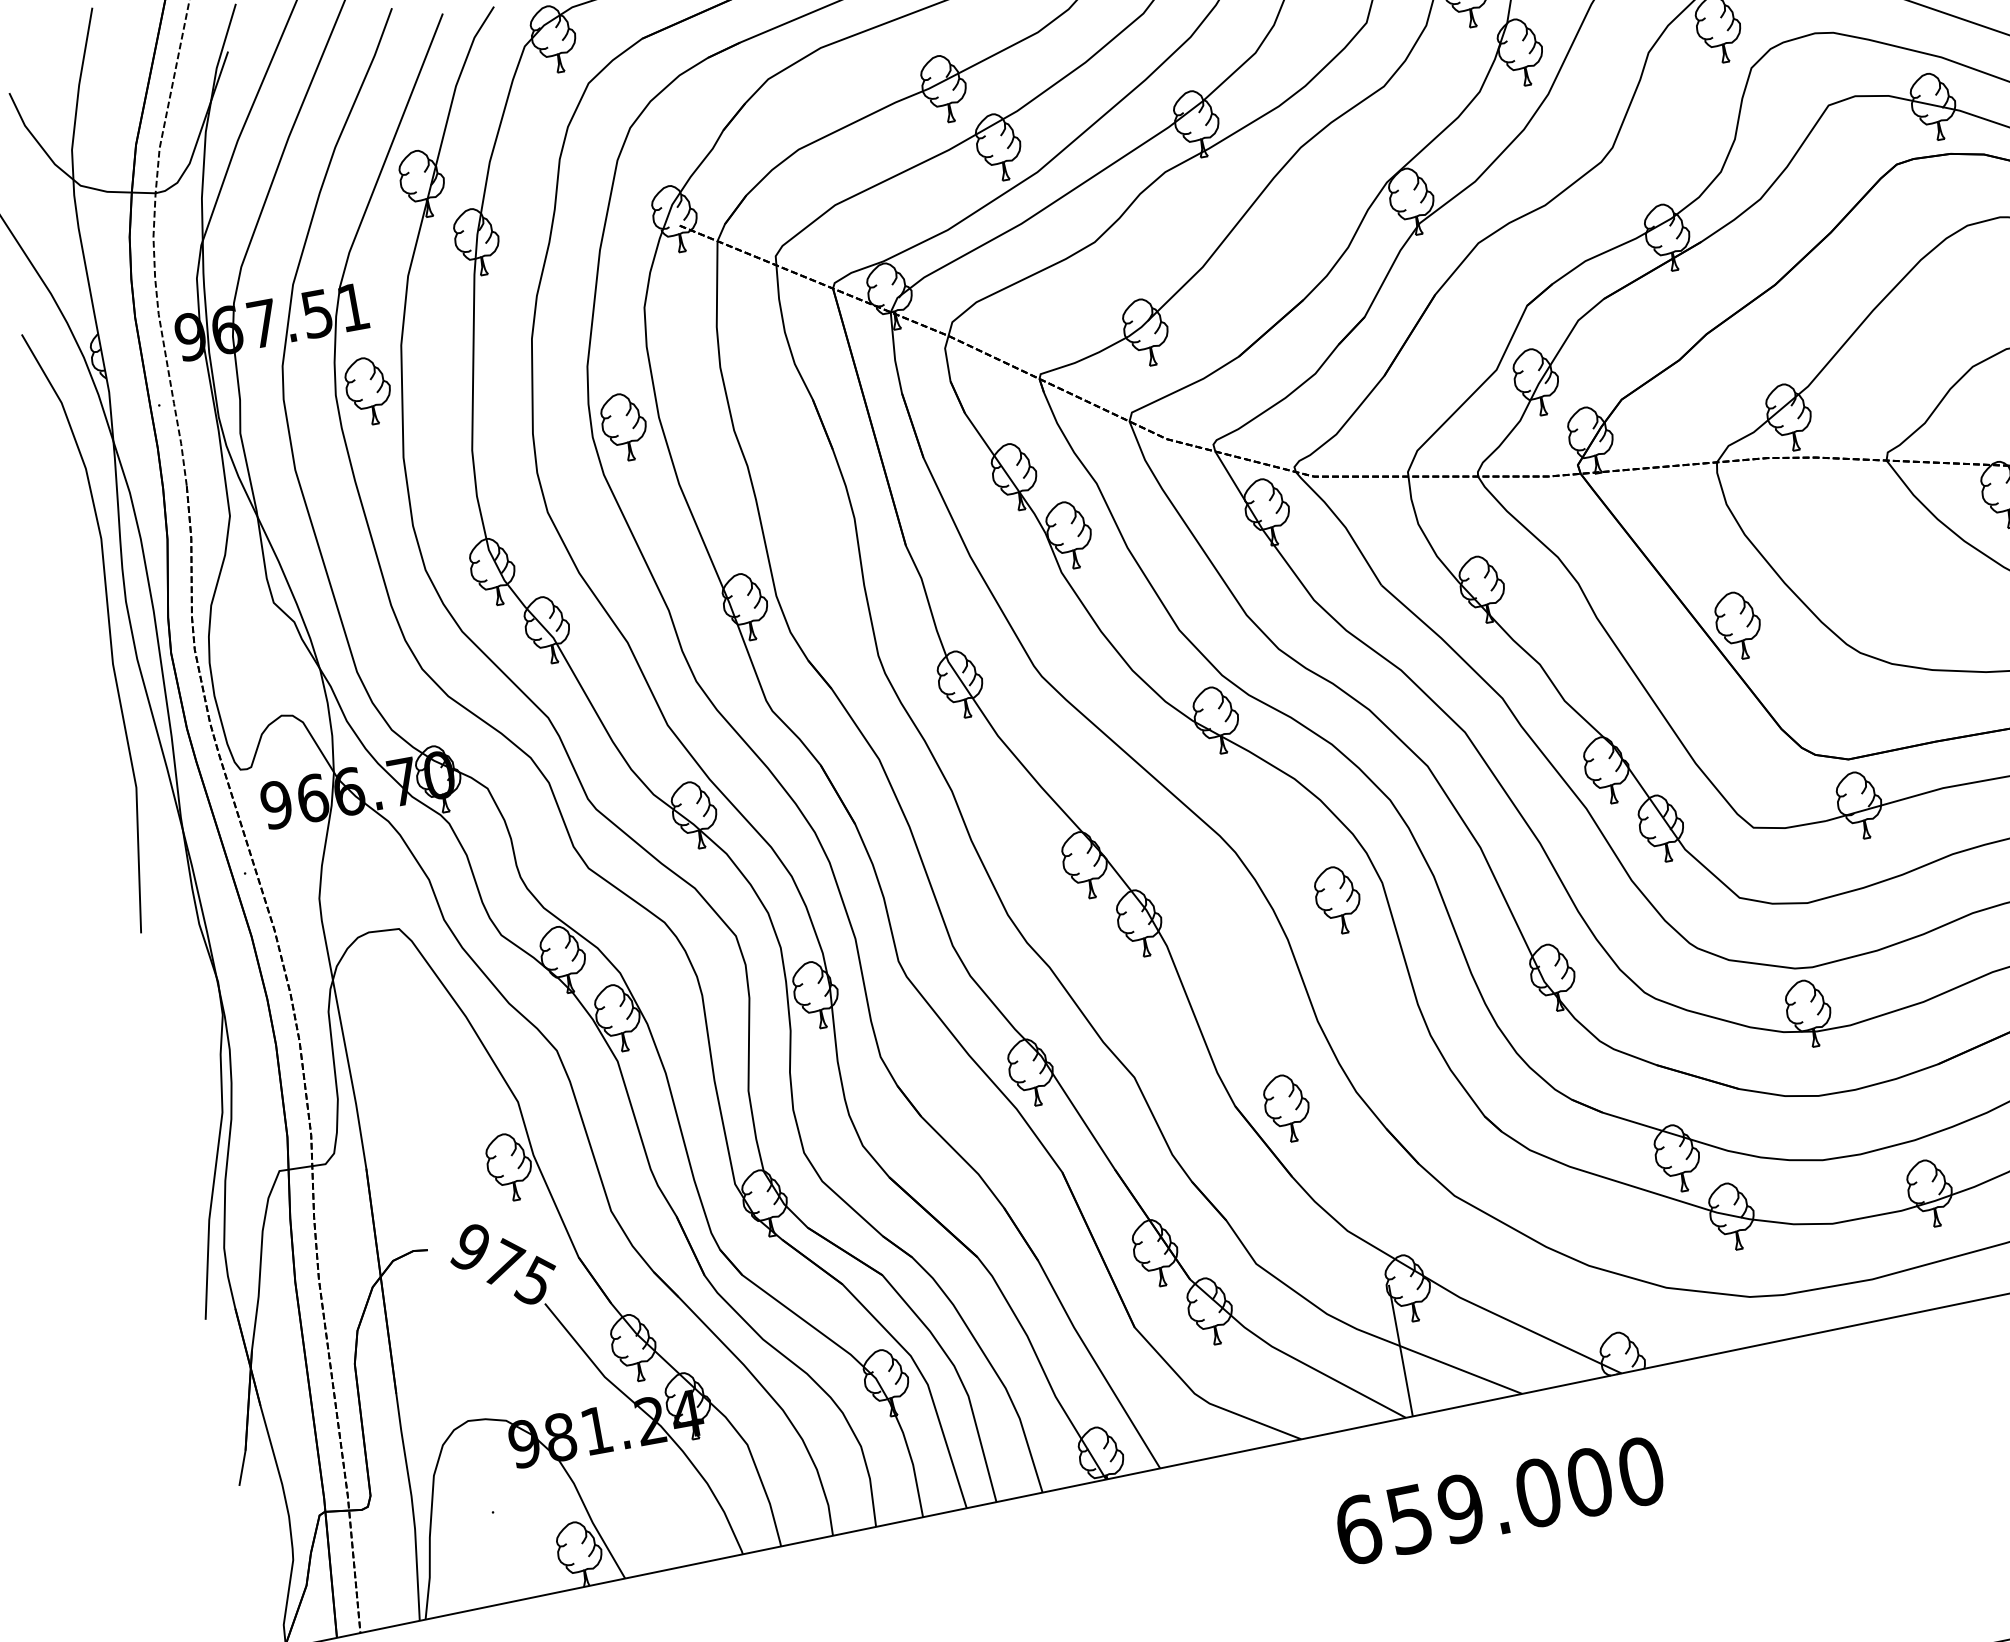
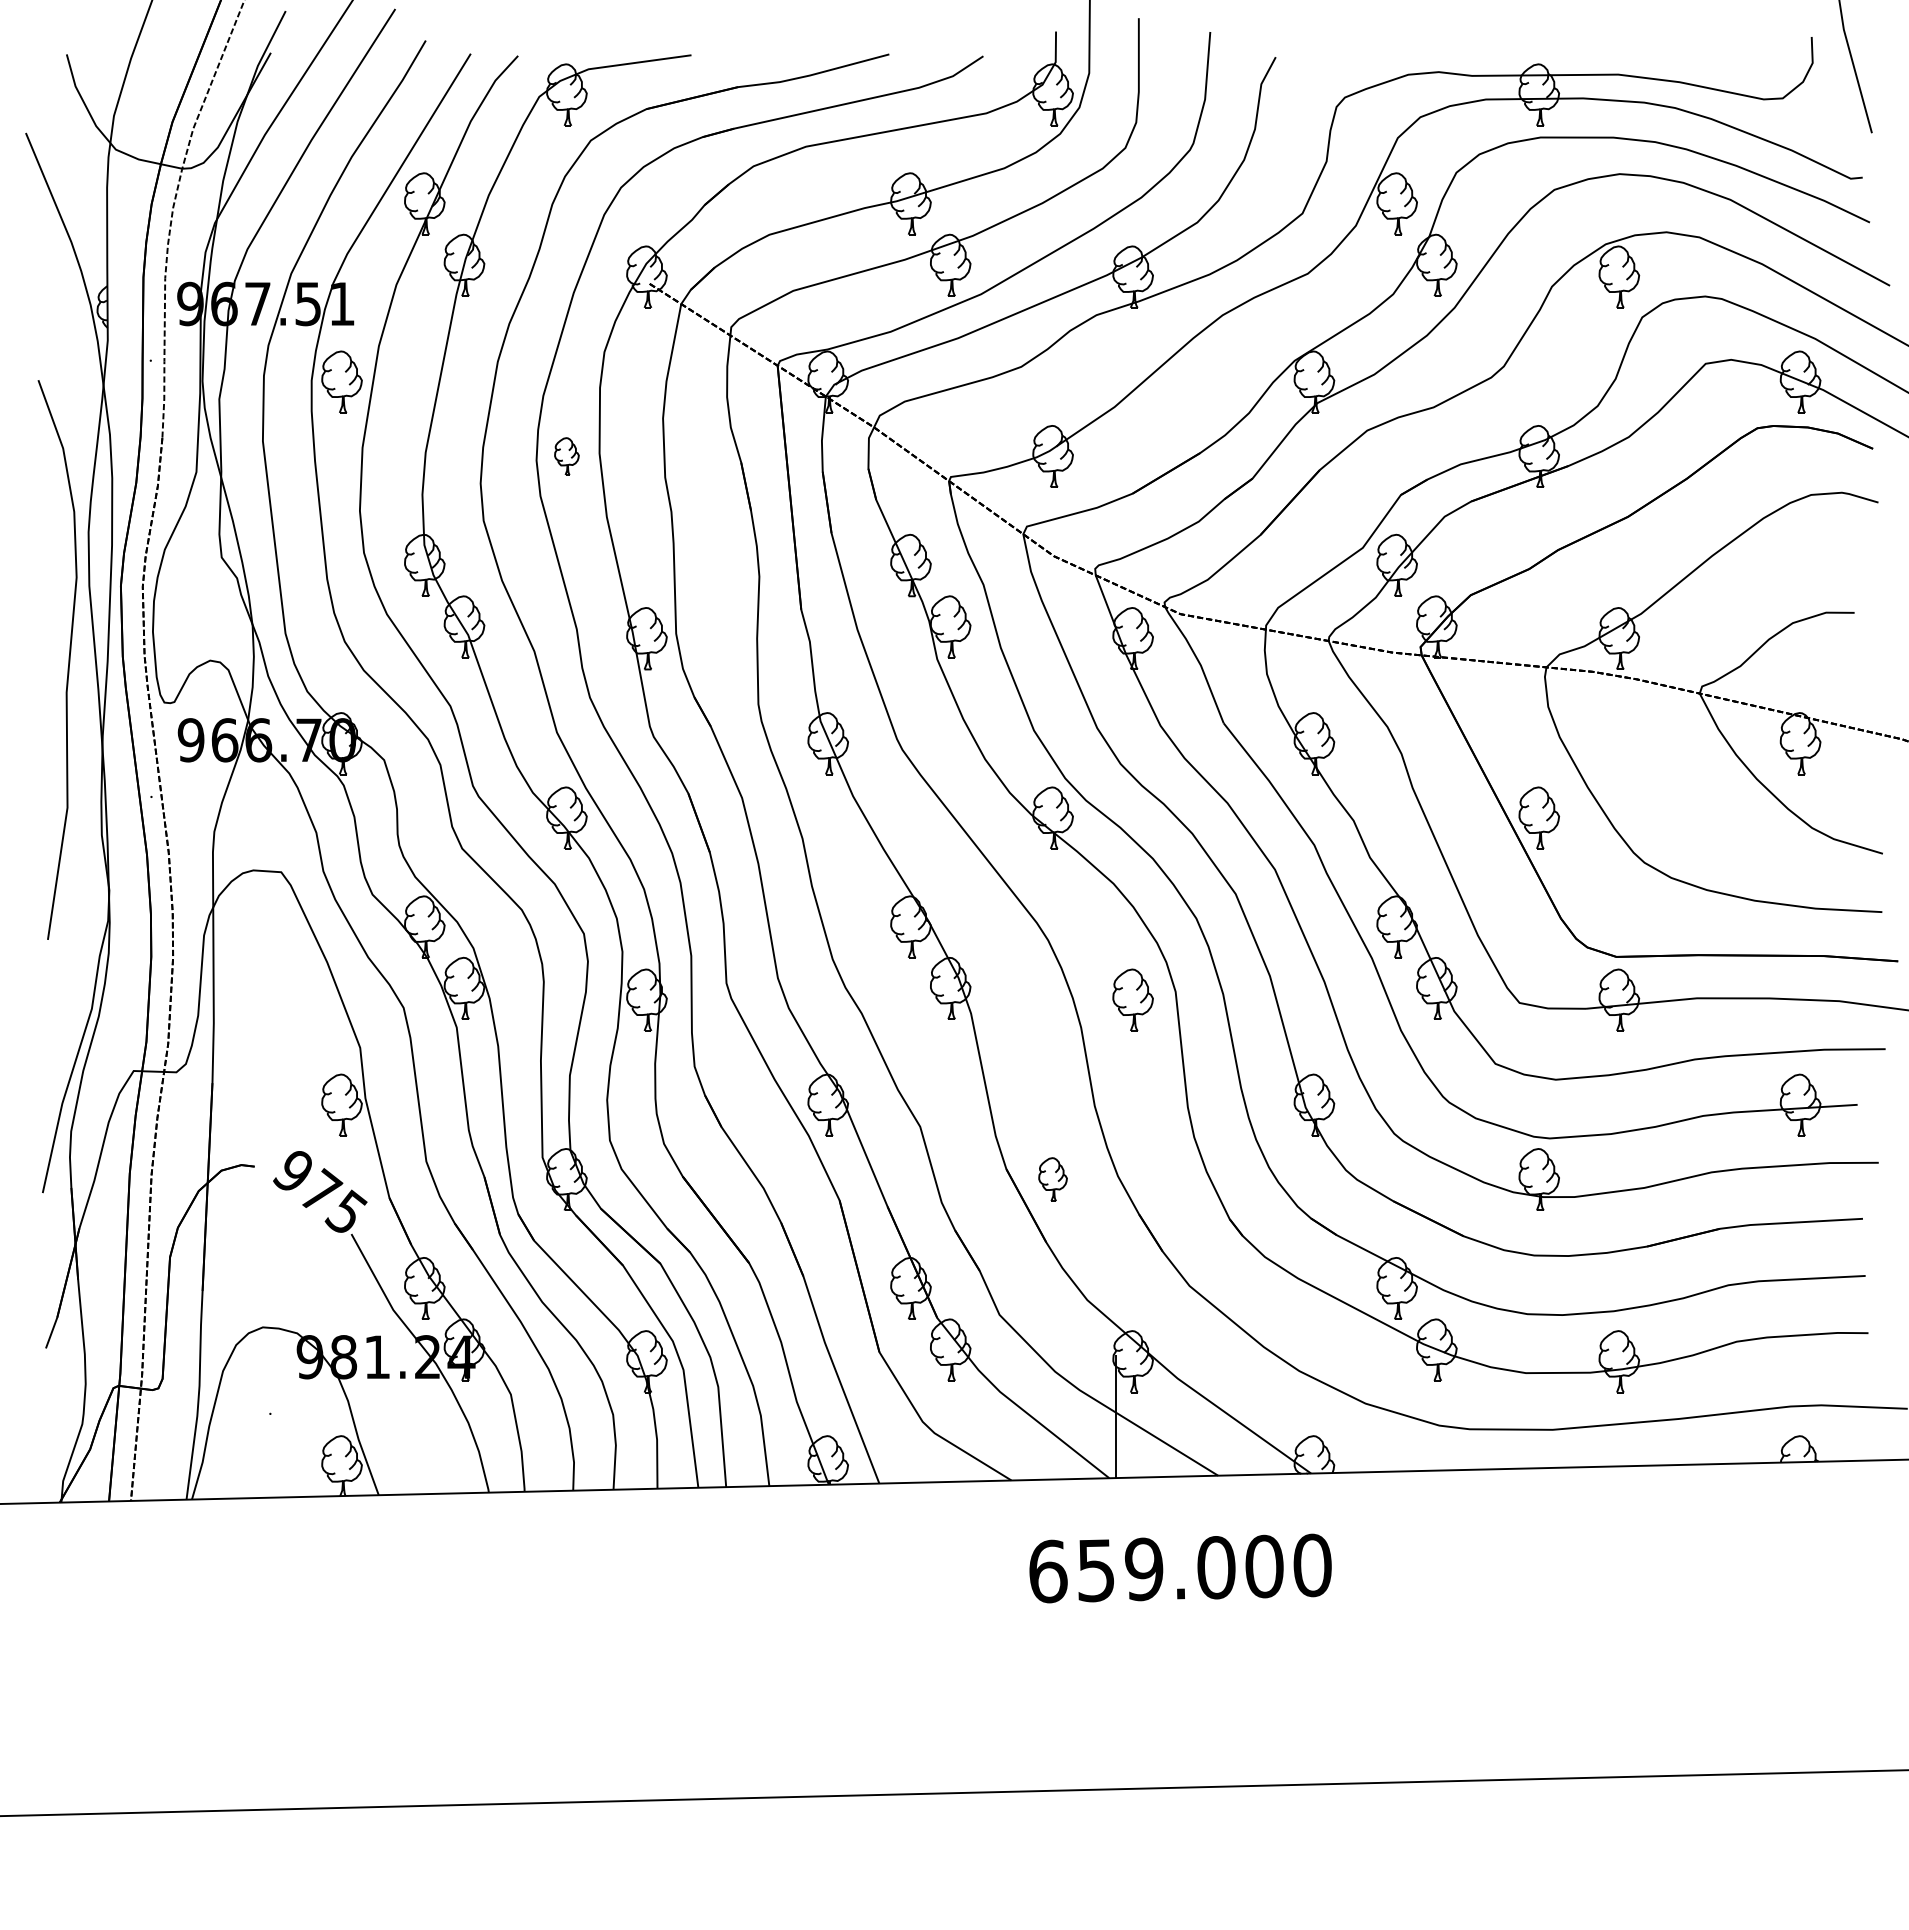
part: (624, 427) -> (566, 456), size x0.6
curve: (108, 628) -> (68, 659), moved
part: (1286, 1108) -> (1052, 1179), size x0.7

